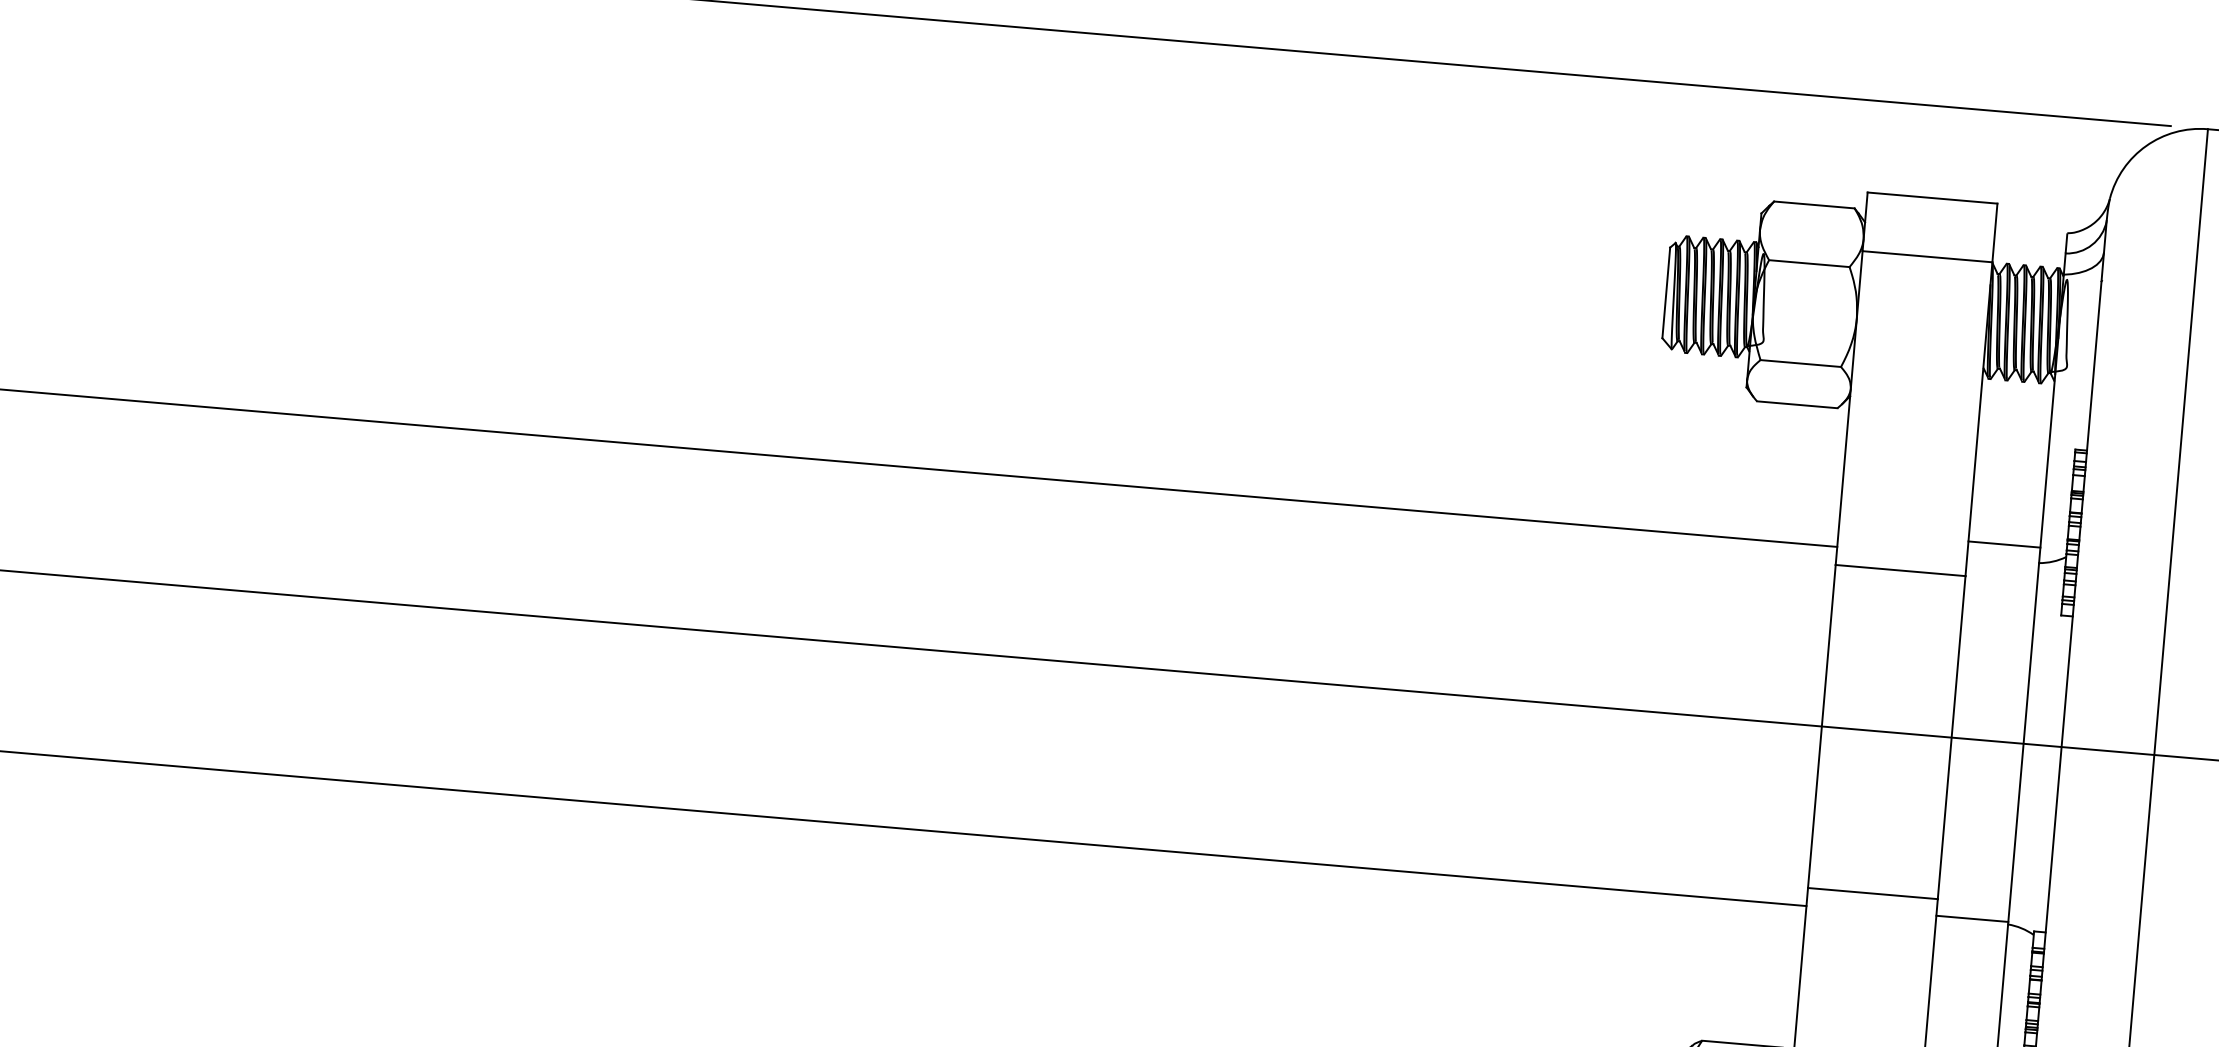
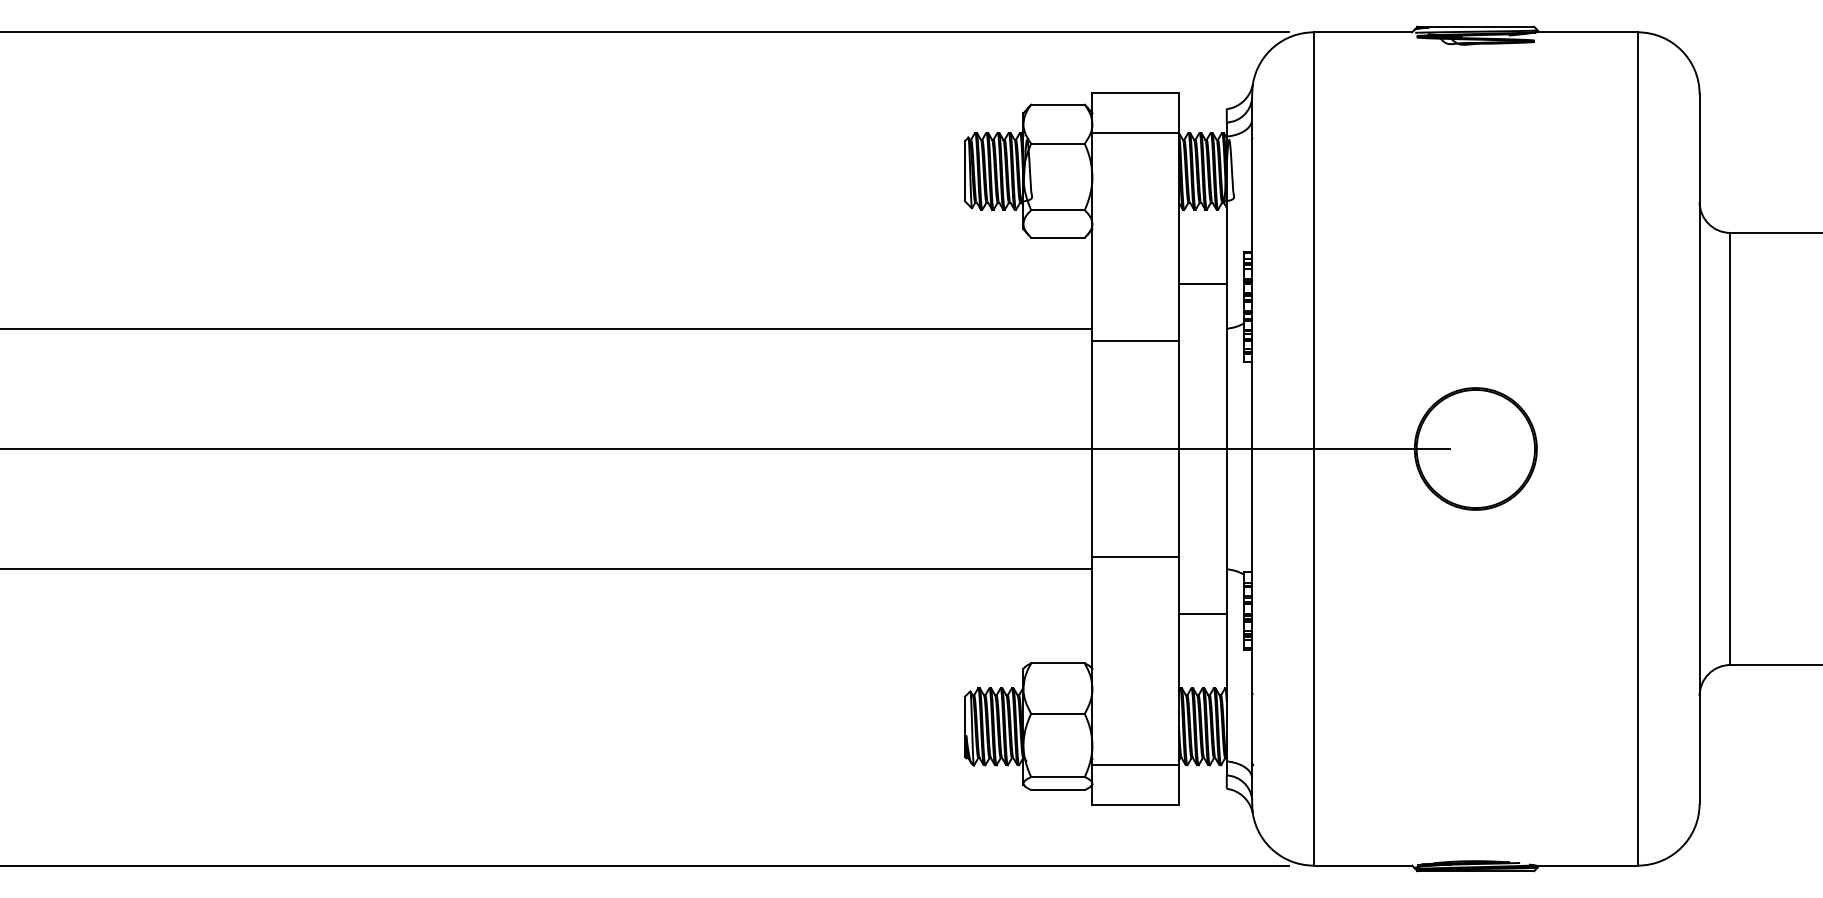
line: (2003, 544) -> (1202, 284), moved
line: (1971, 918) -> (1202, 613), moved

